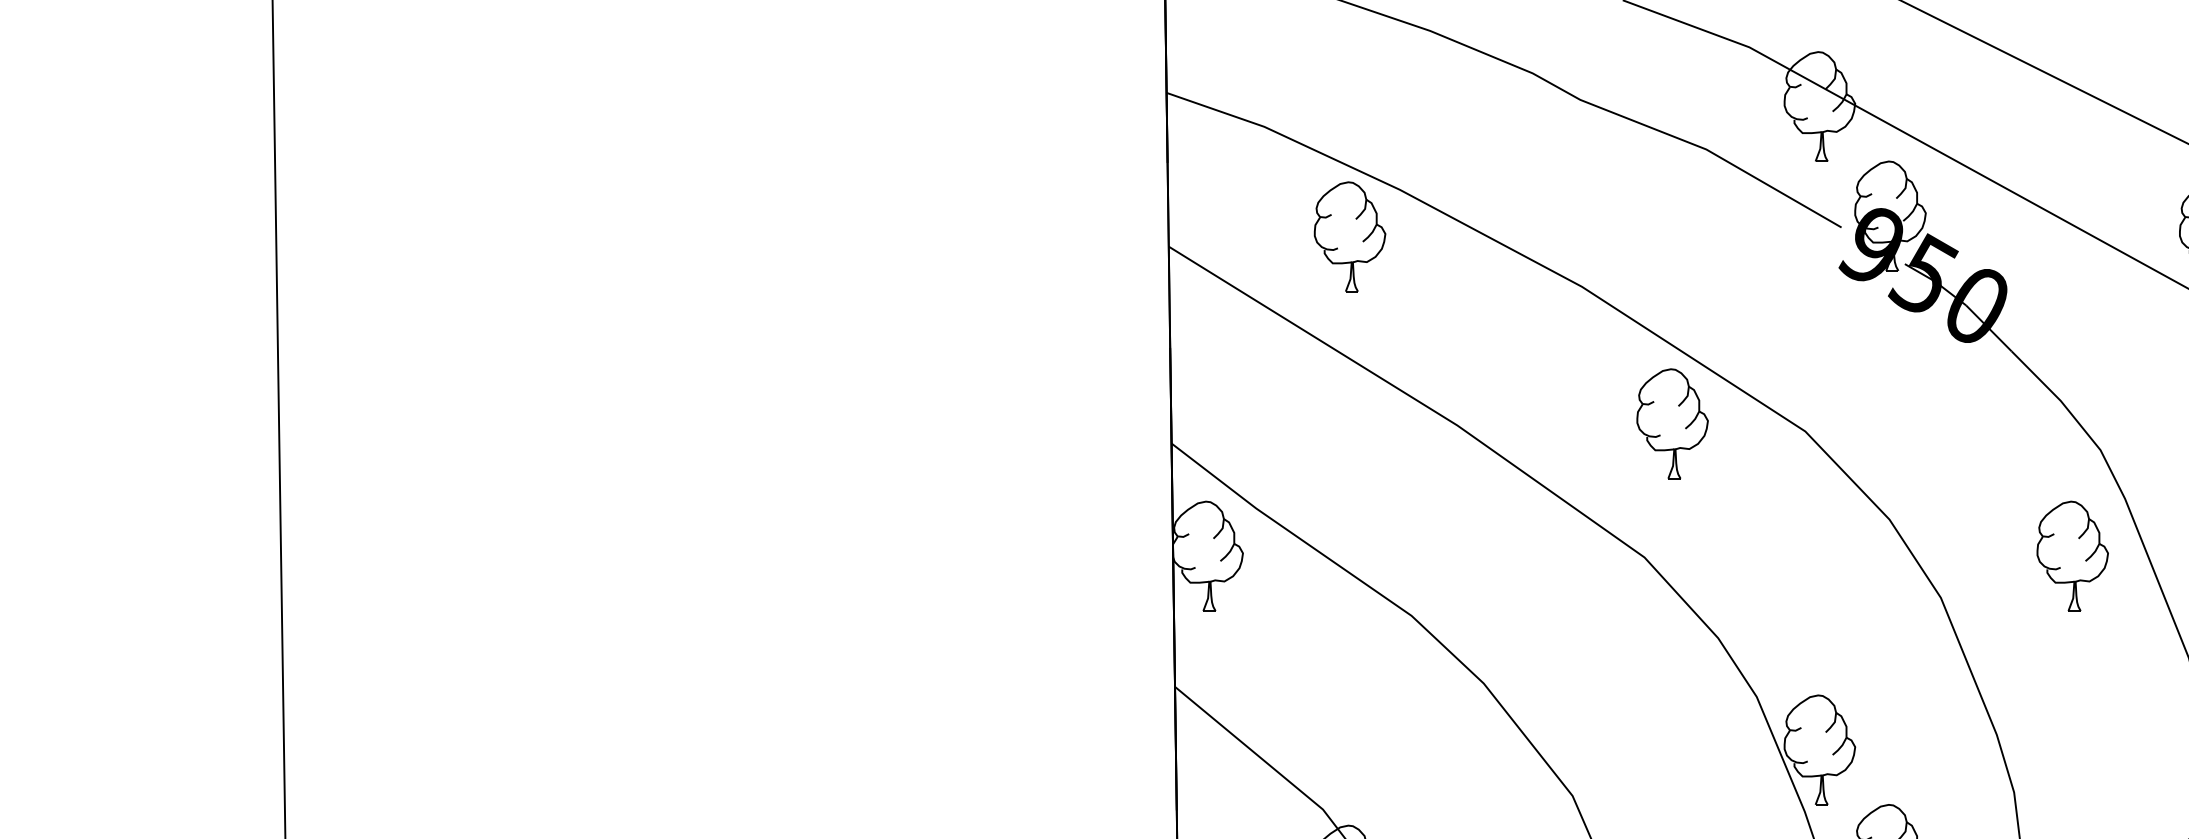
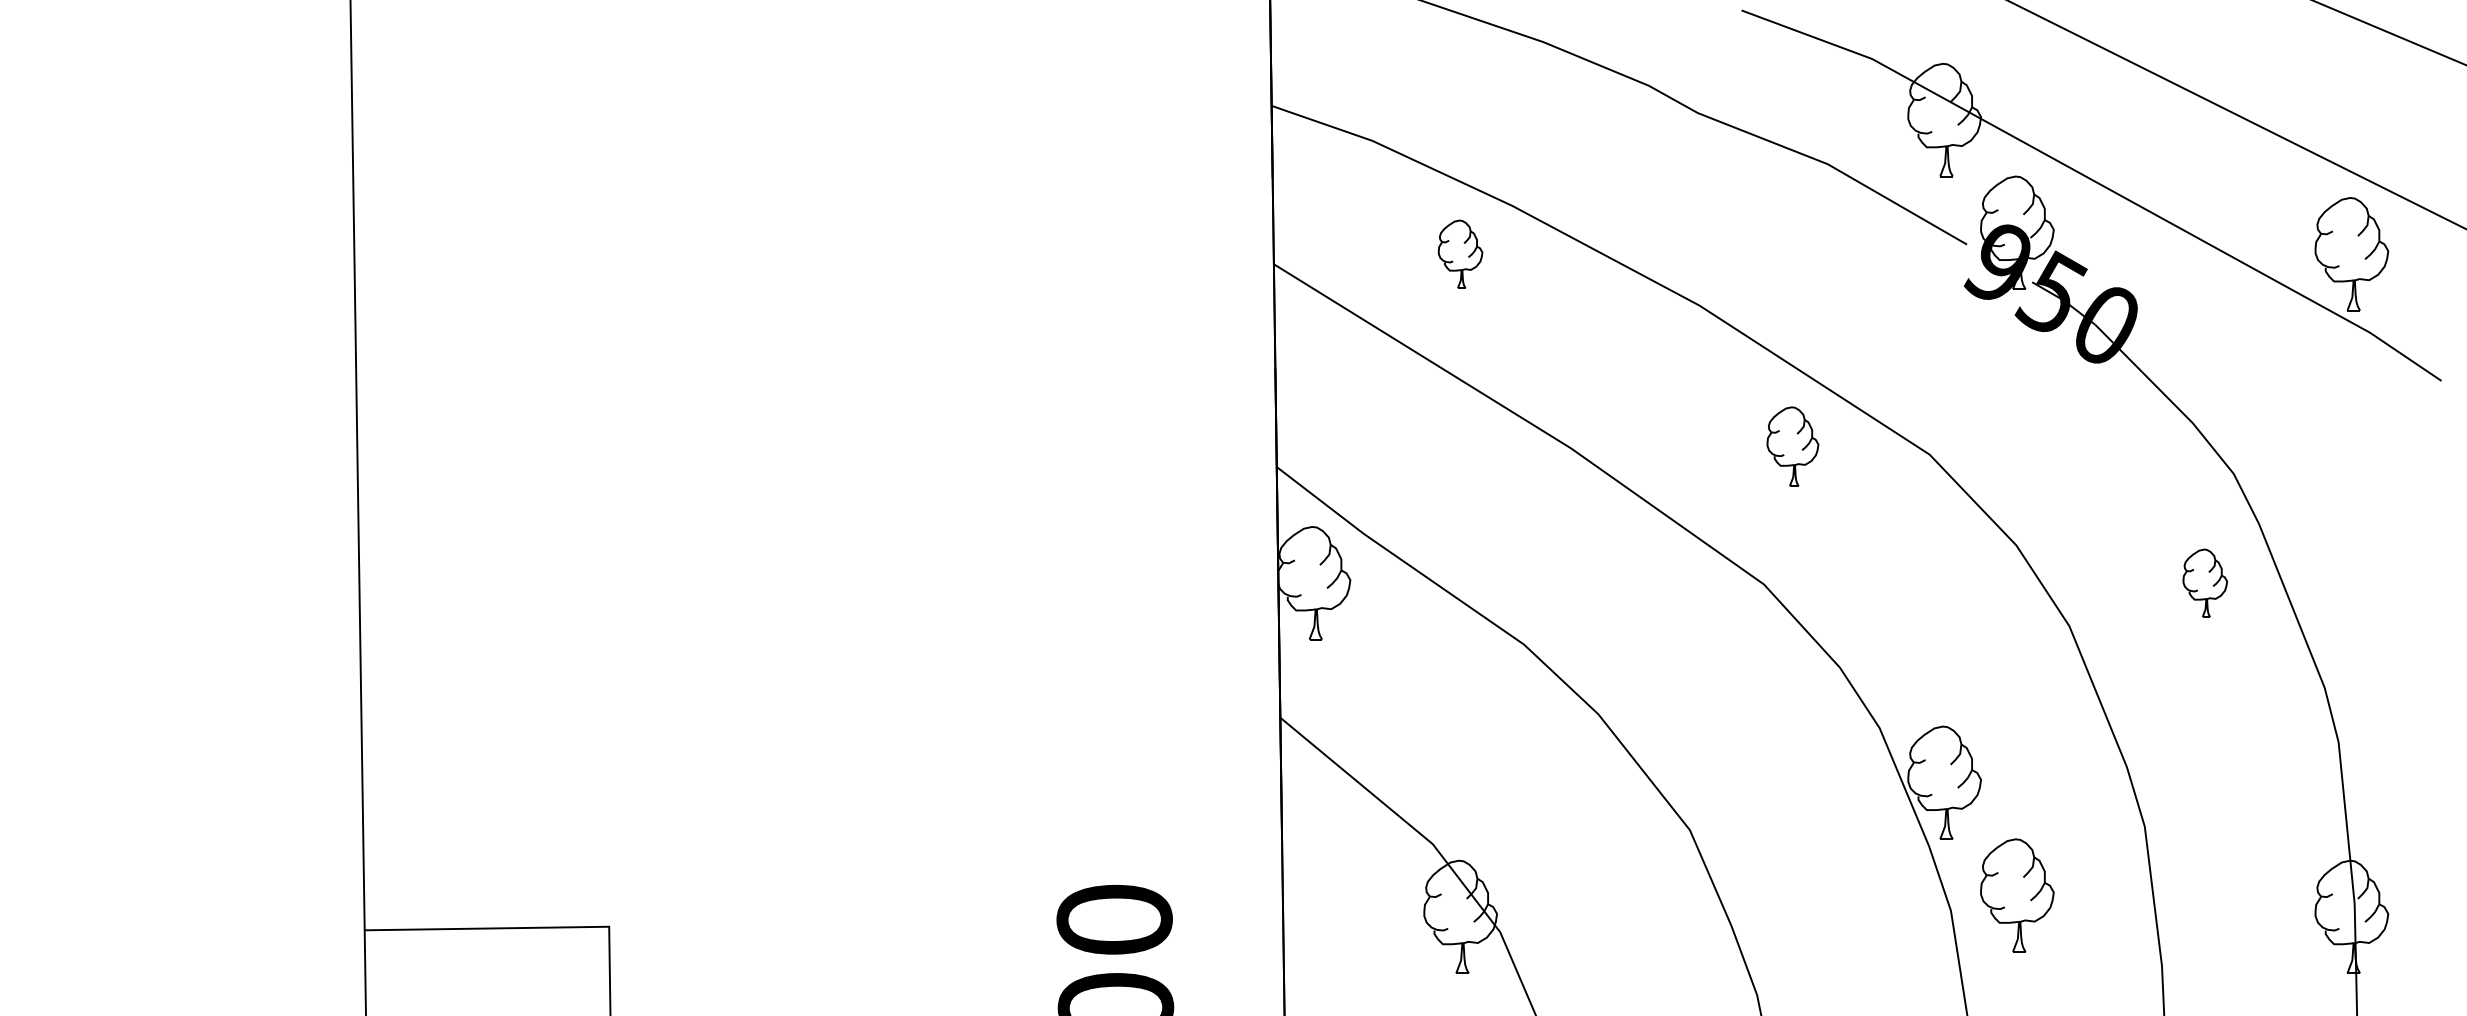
part: (1349, 237) -> (1460, 254), size x0.6
part: (1672, 423) -> (1792, 446), size x0.7
part: (2073, 556) -> (2205, 583), size x0.6

